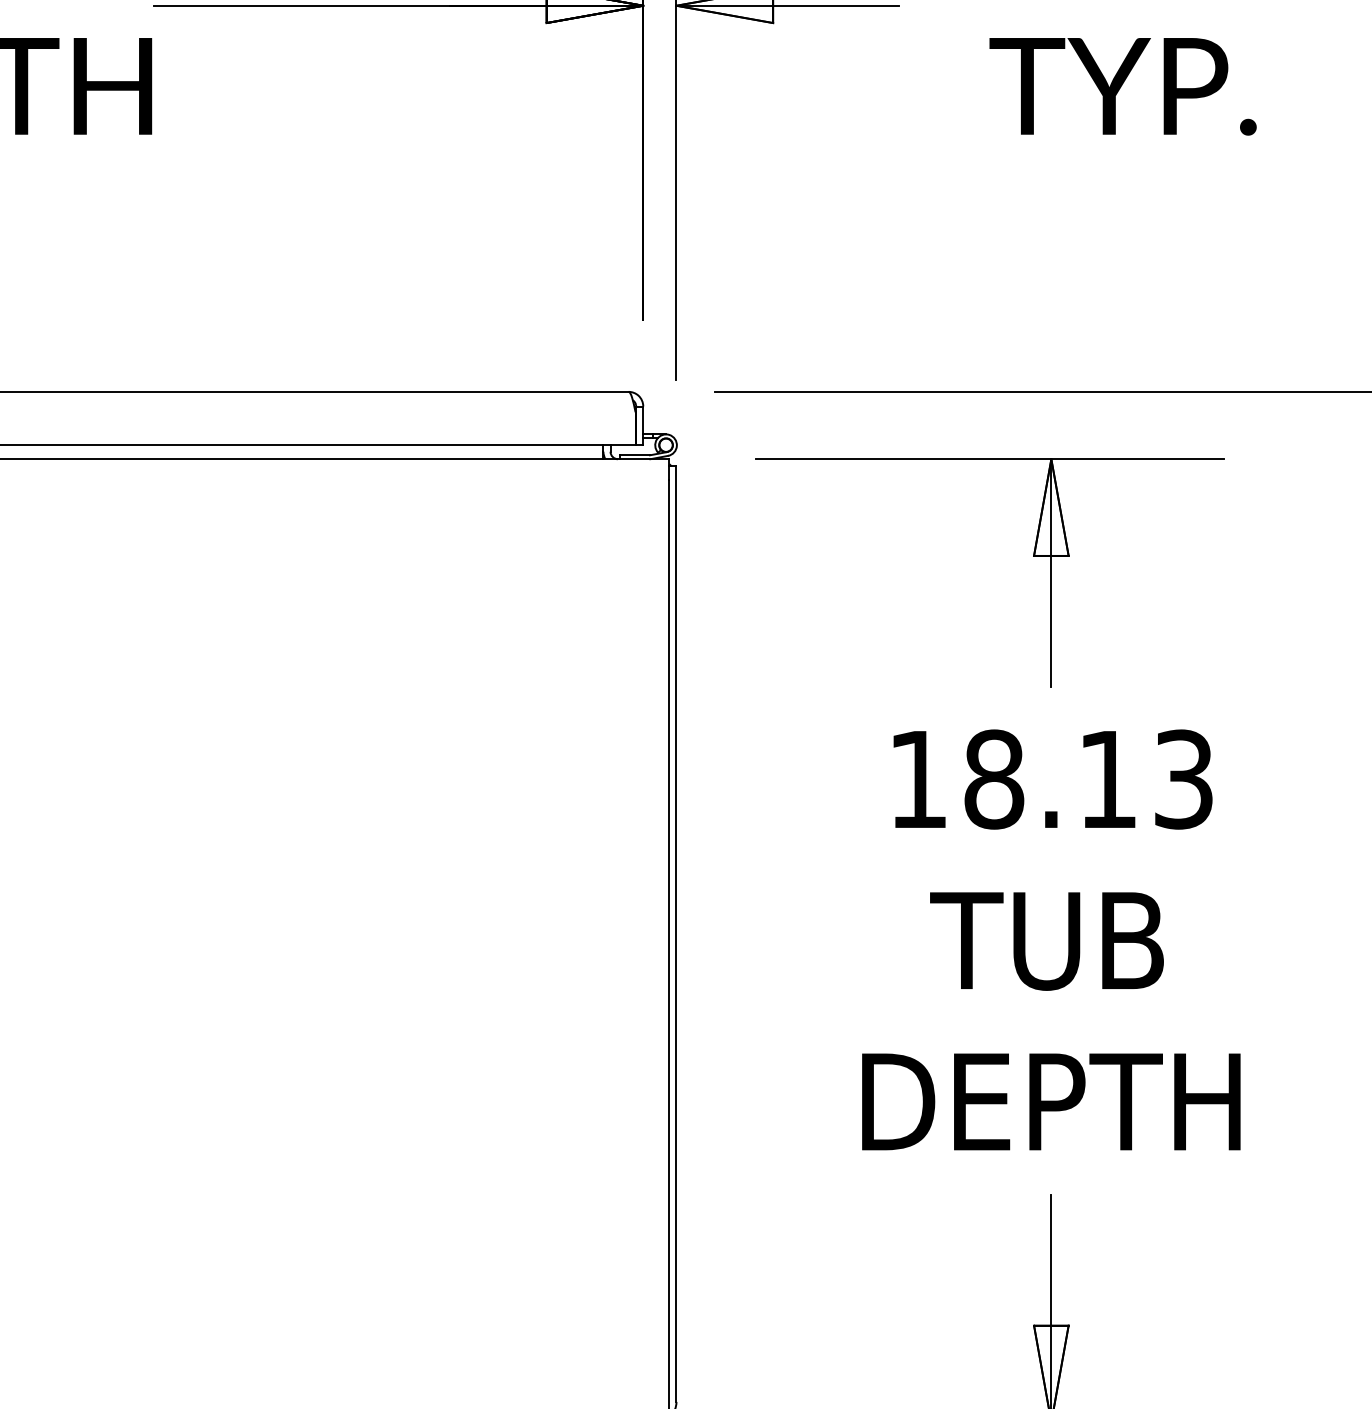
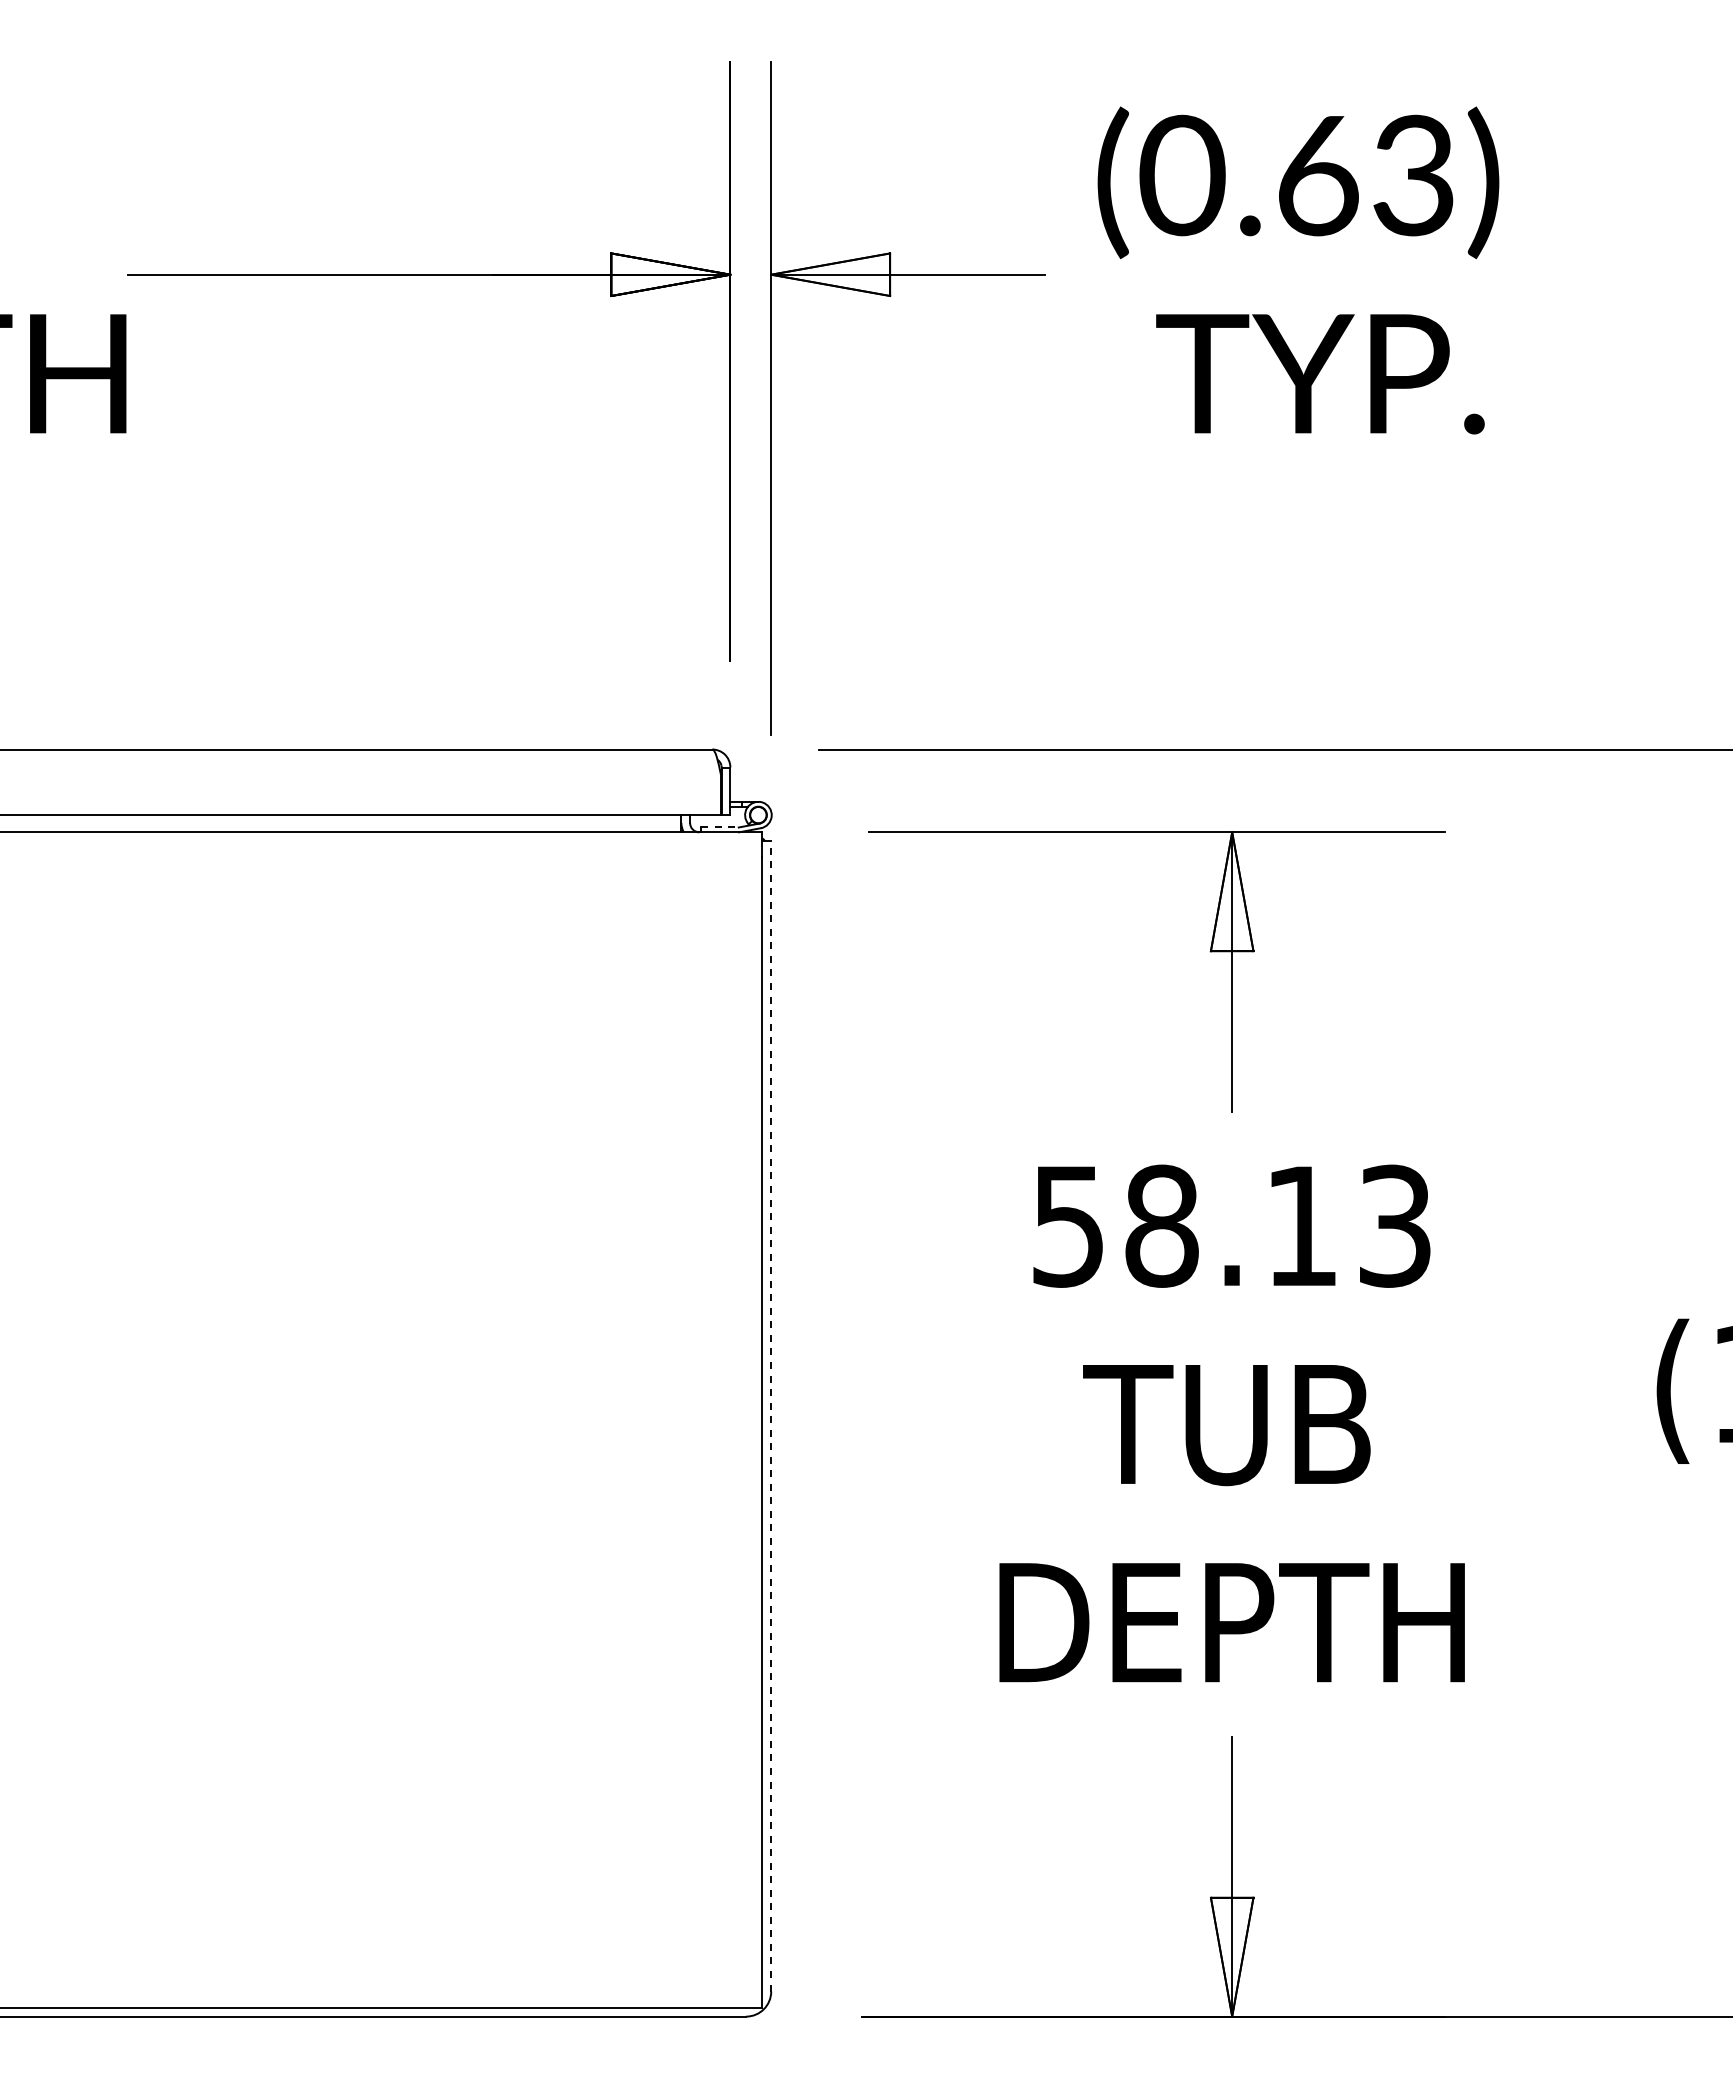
line: (635, 455) -> (720, 827), solid -> dashed
text: (917, 779) -> (1067, 1226), 18.13 -> 58.13
line: (676, 933) -> (771, 1415), solid -> dashed

